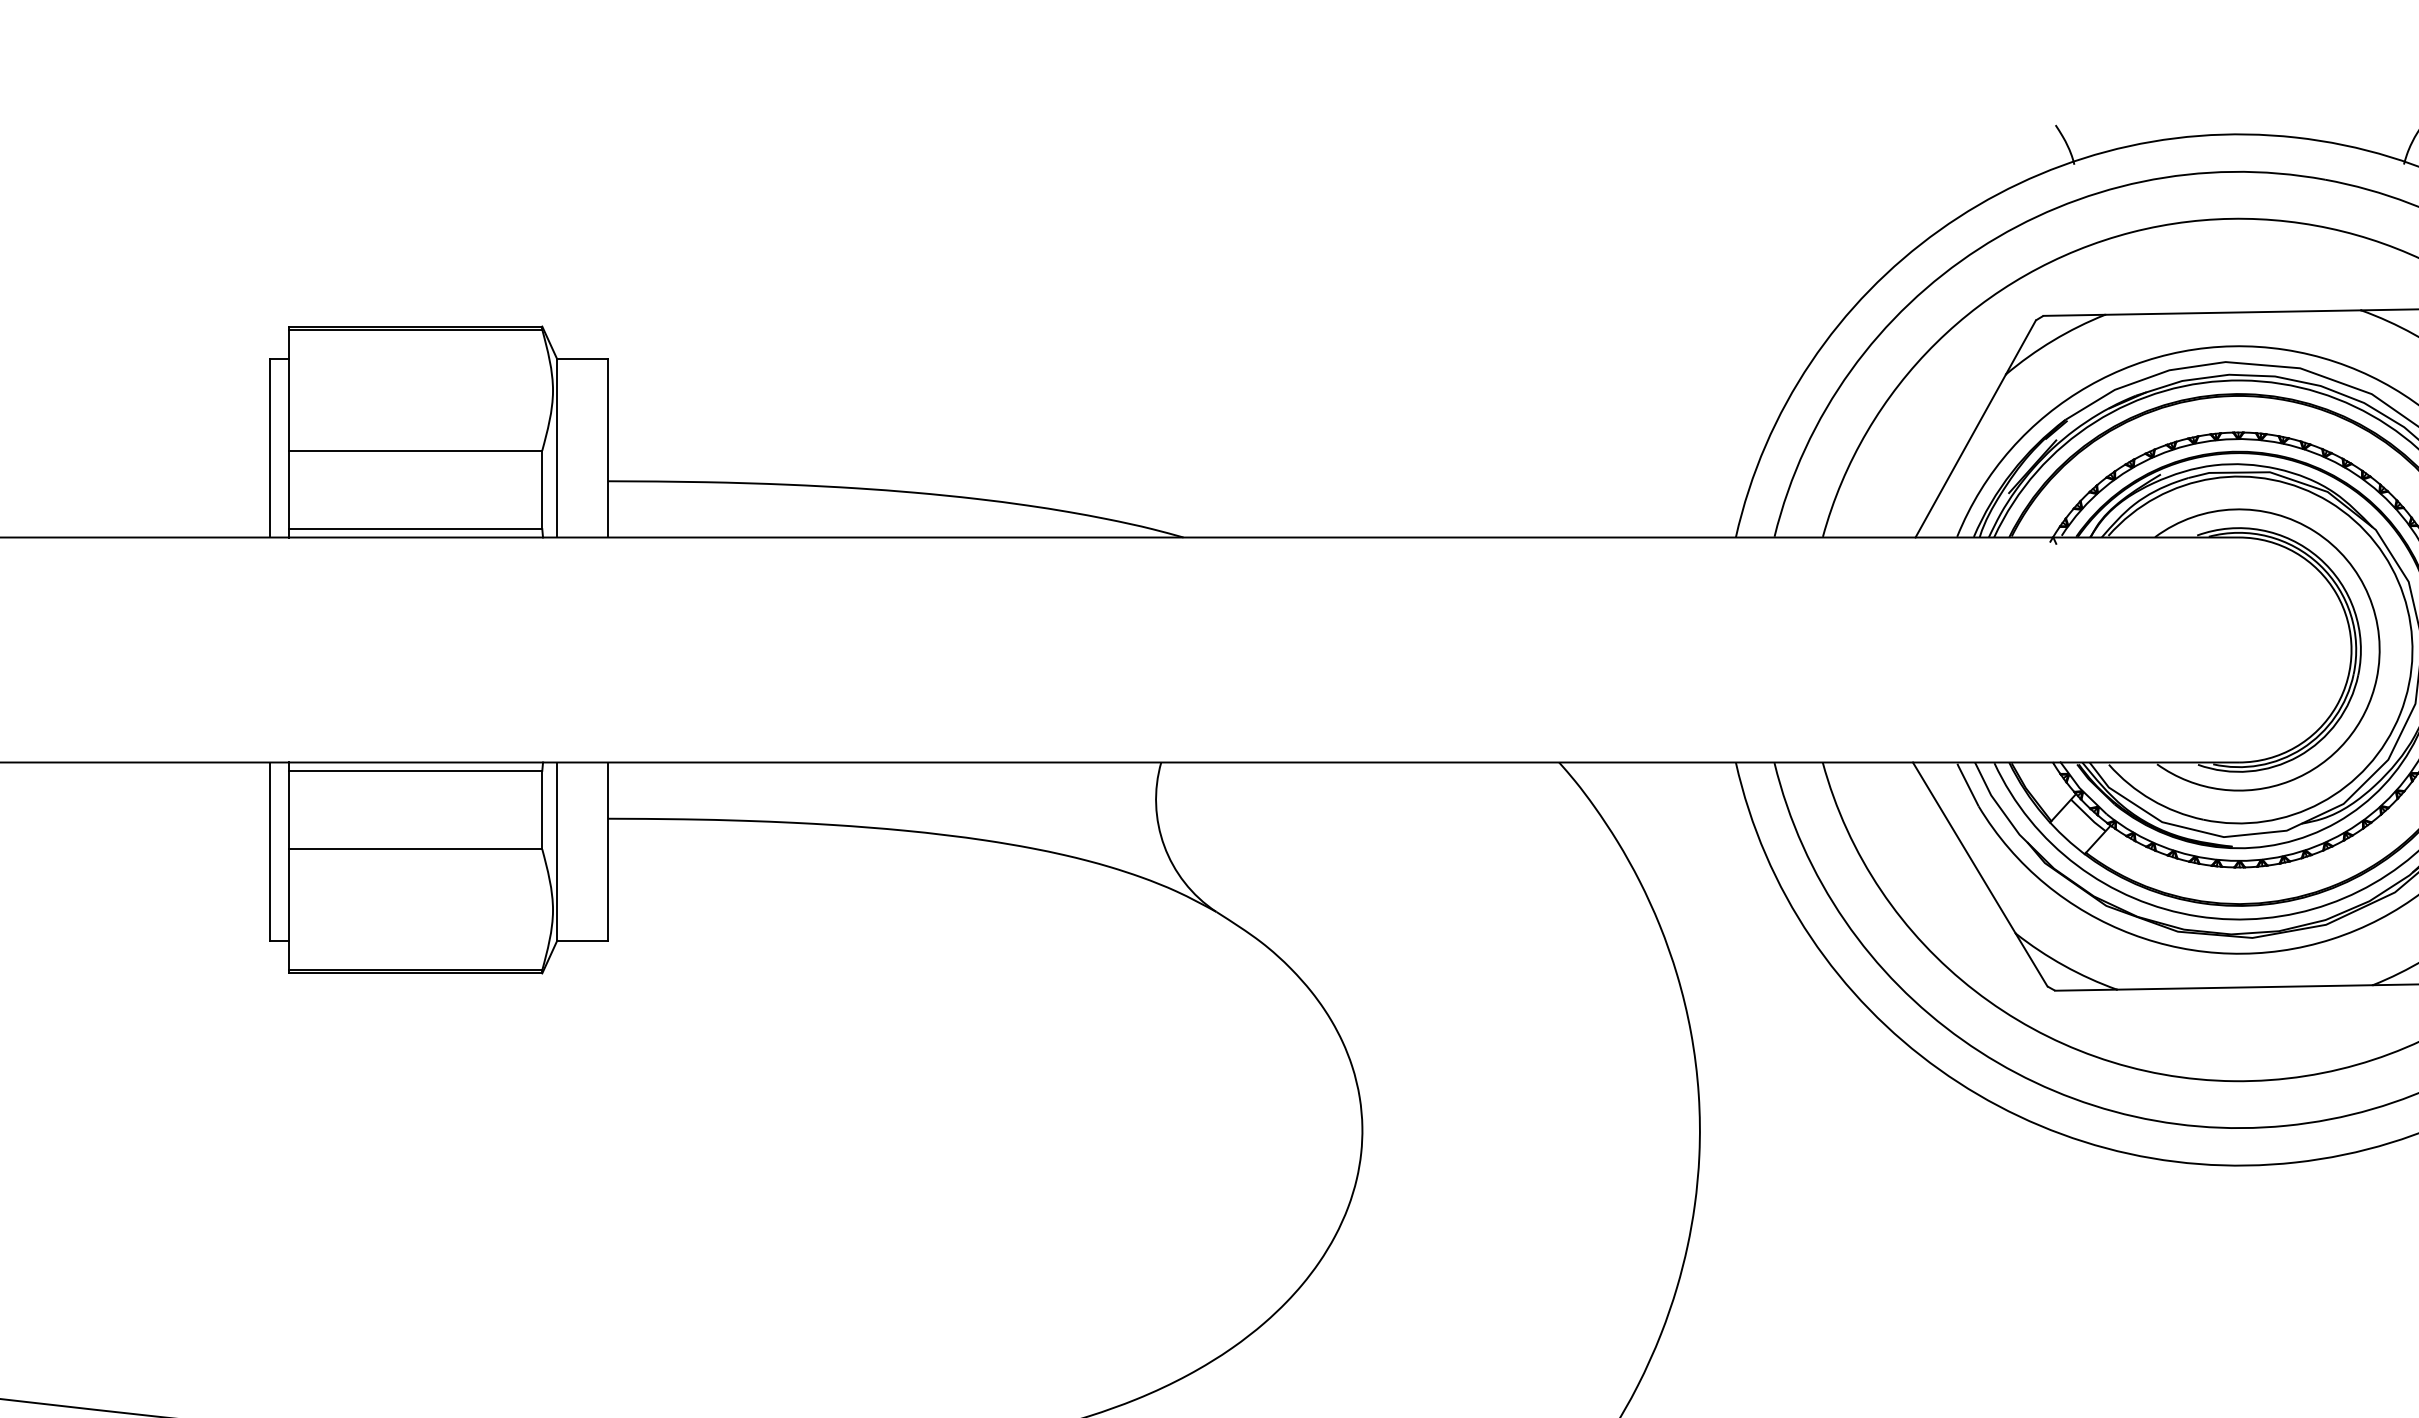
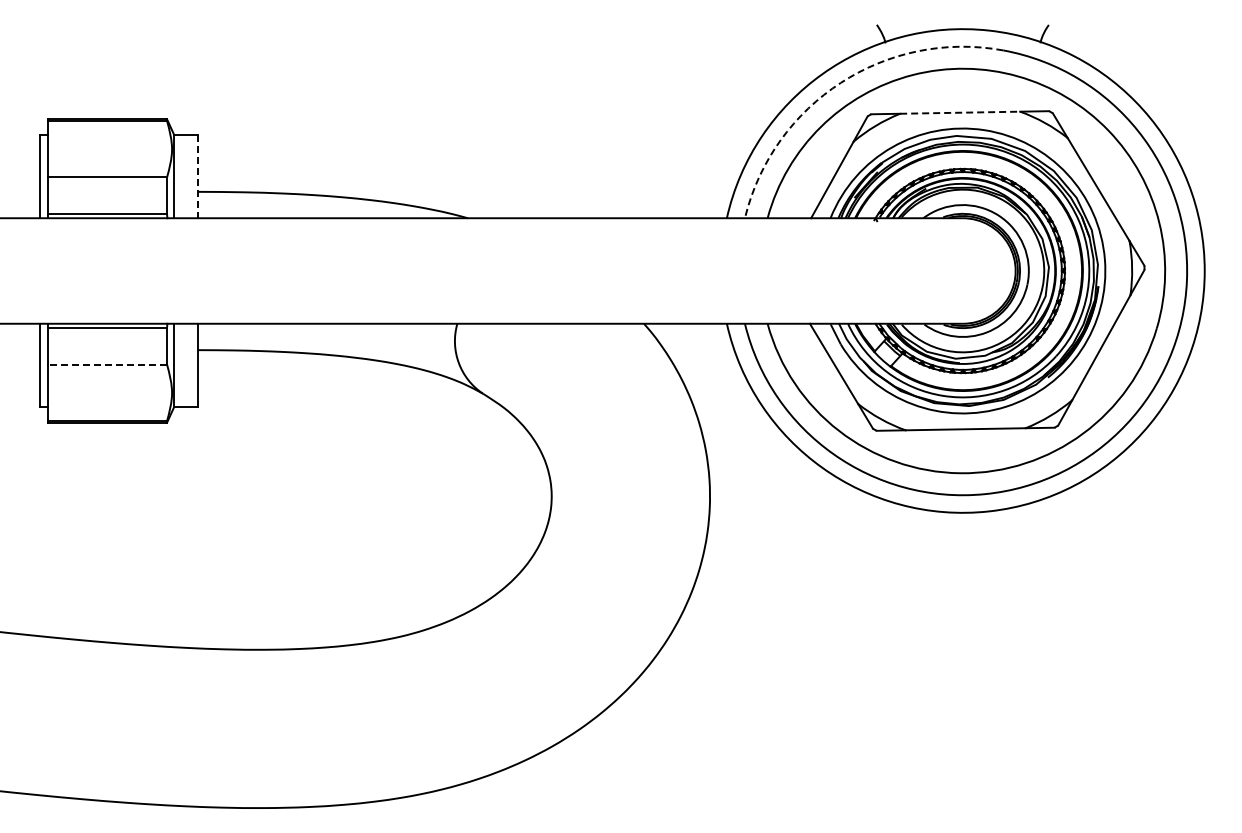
arc: (1978, 248) -> (840, 82), solid -> dashed
line: (2233, 312) -> (960, 112), solid -> dashed
line: (607, 448) -> (197, 176), solid -> dashed
line: (415, 849) -> (107, 364), solid -> dashed

